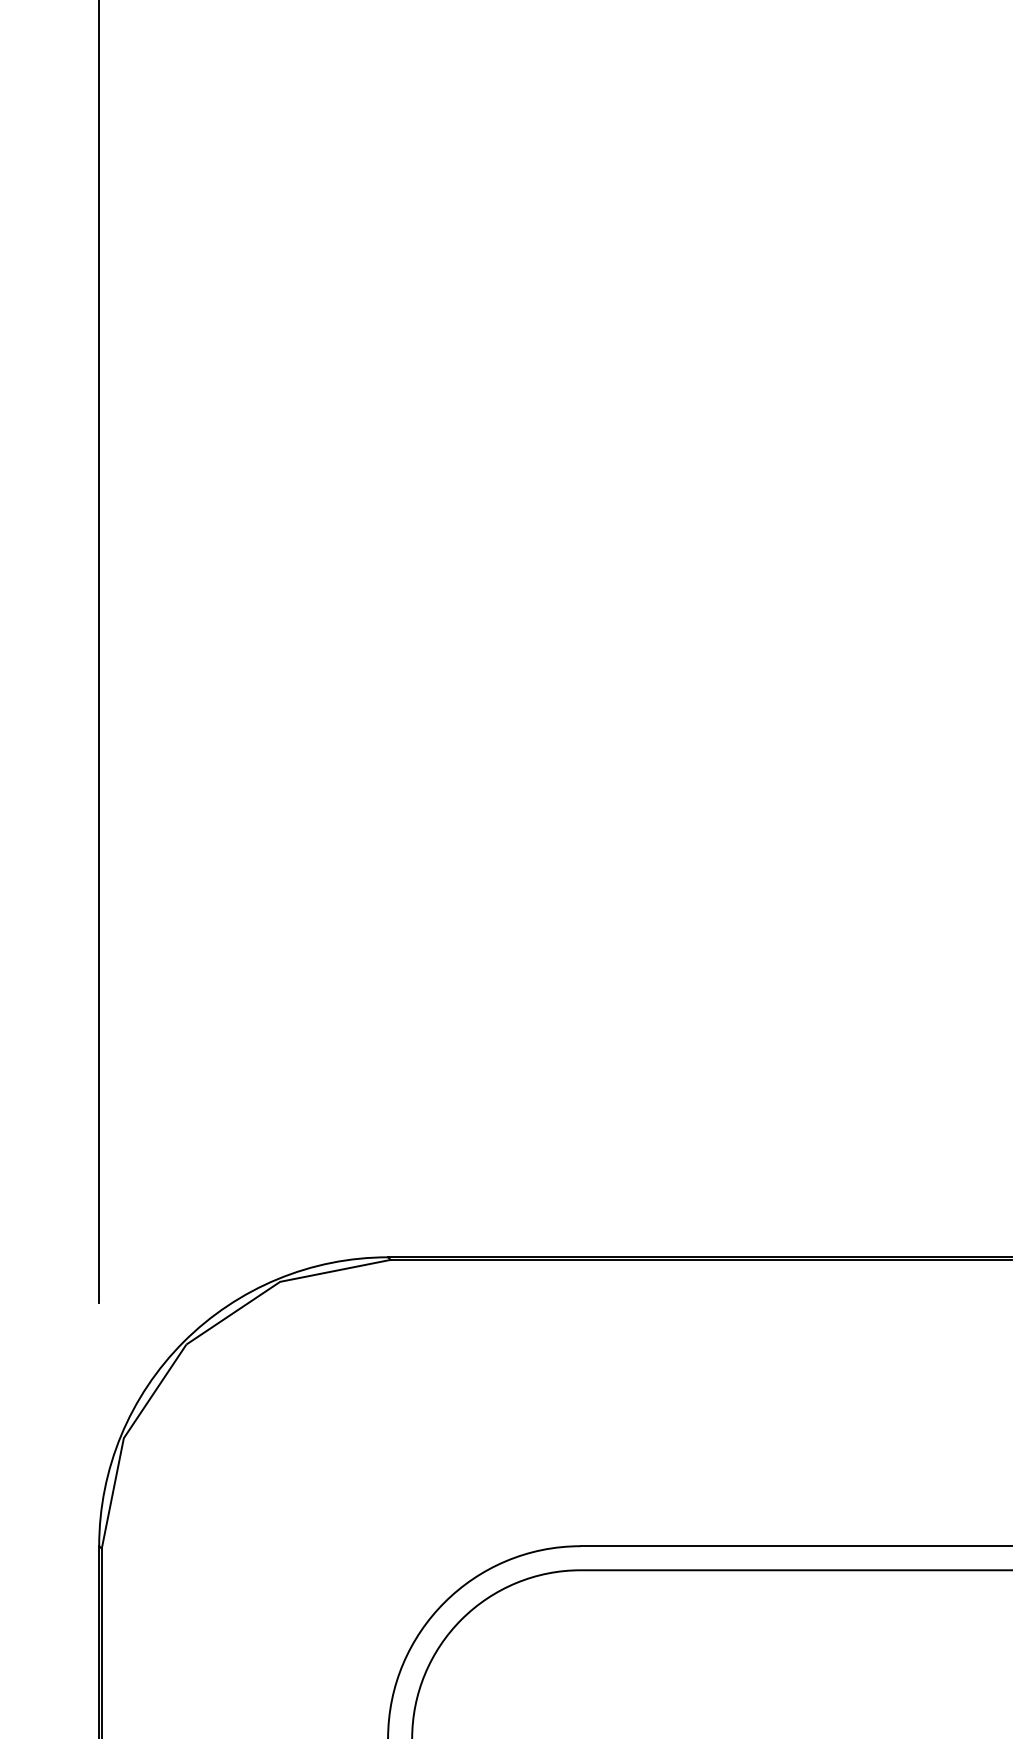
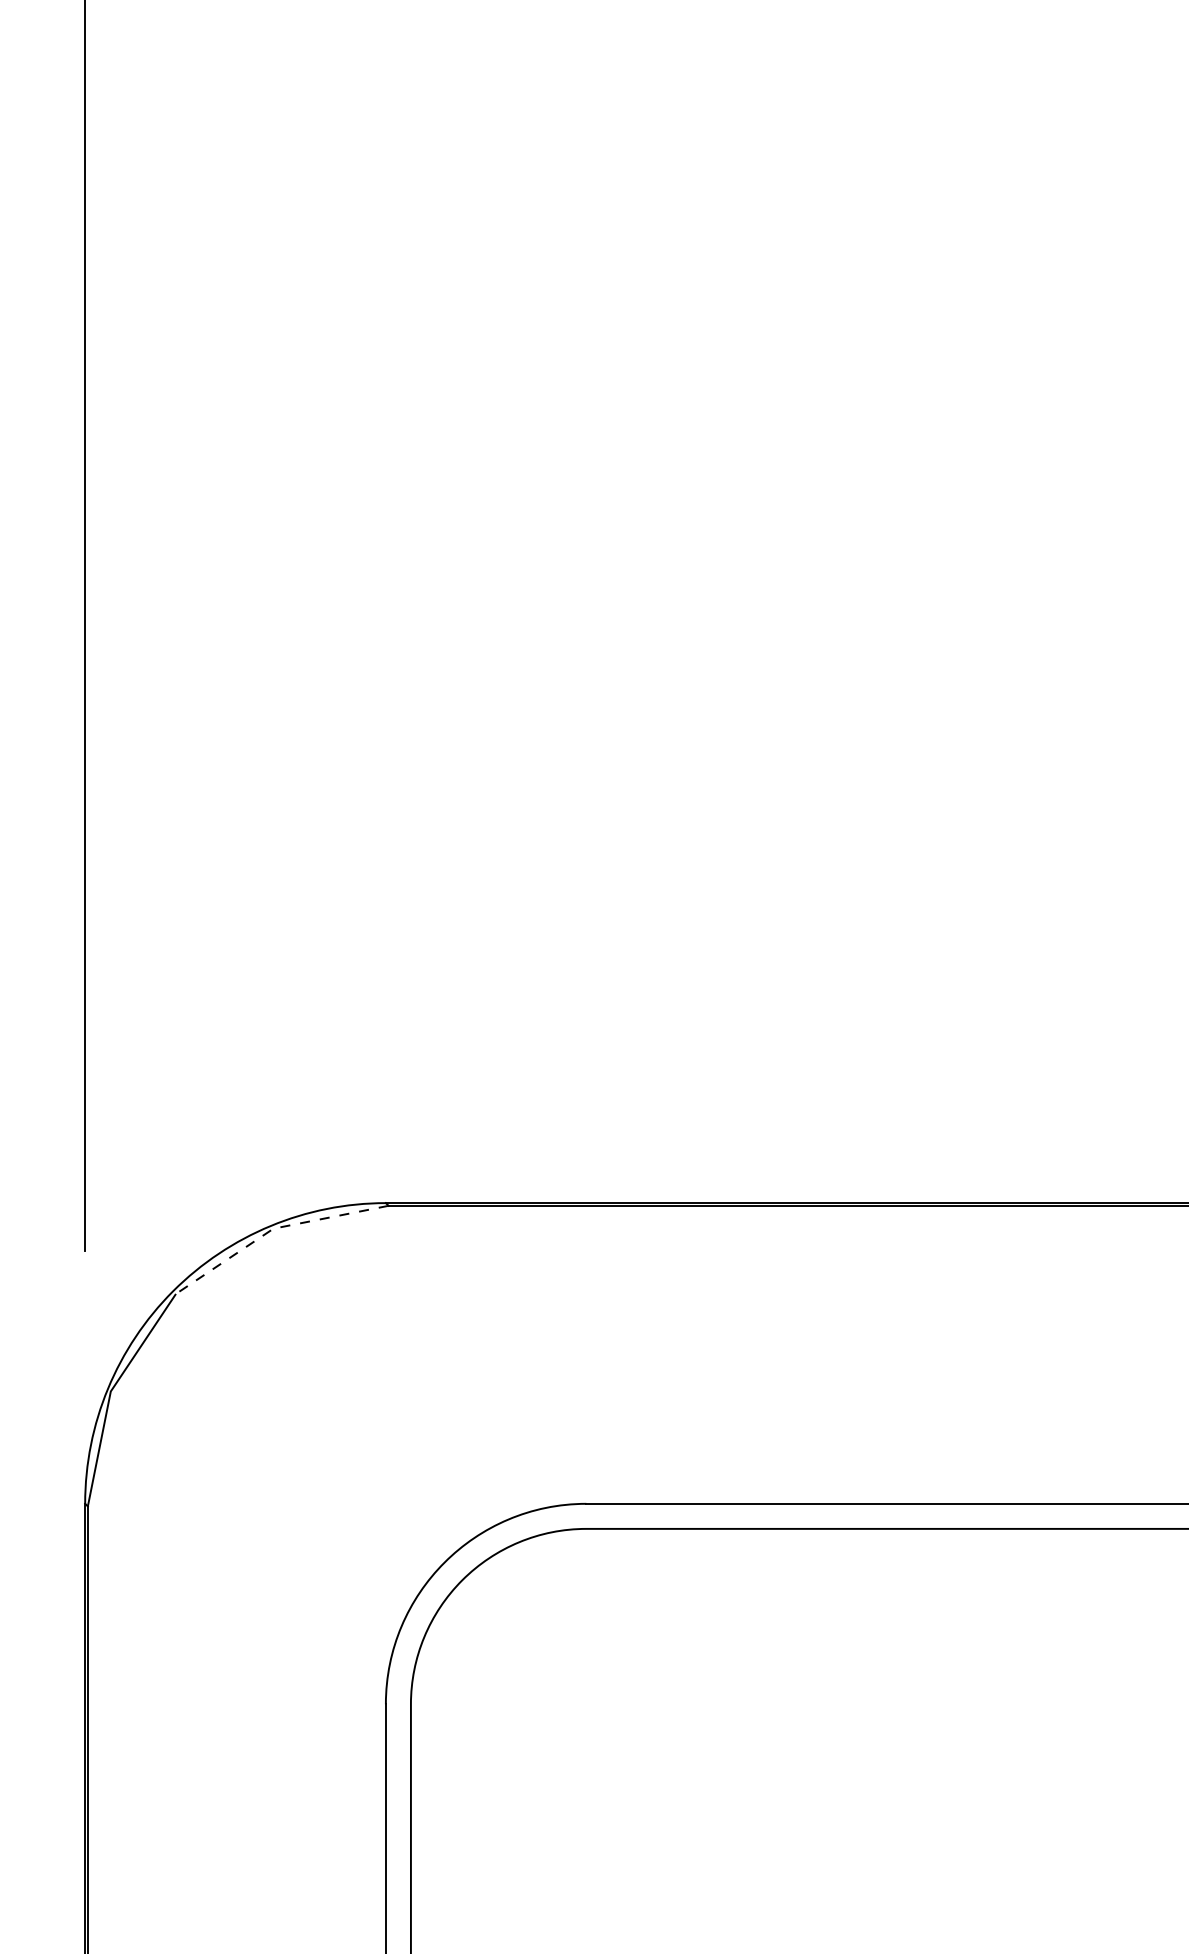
line: (280, 1281) -> (273, 1228), solid -> dashed

